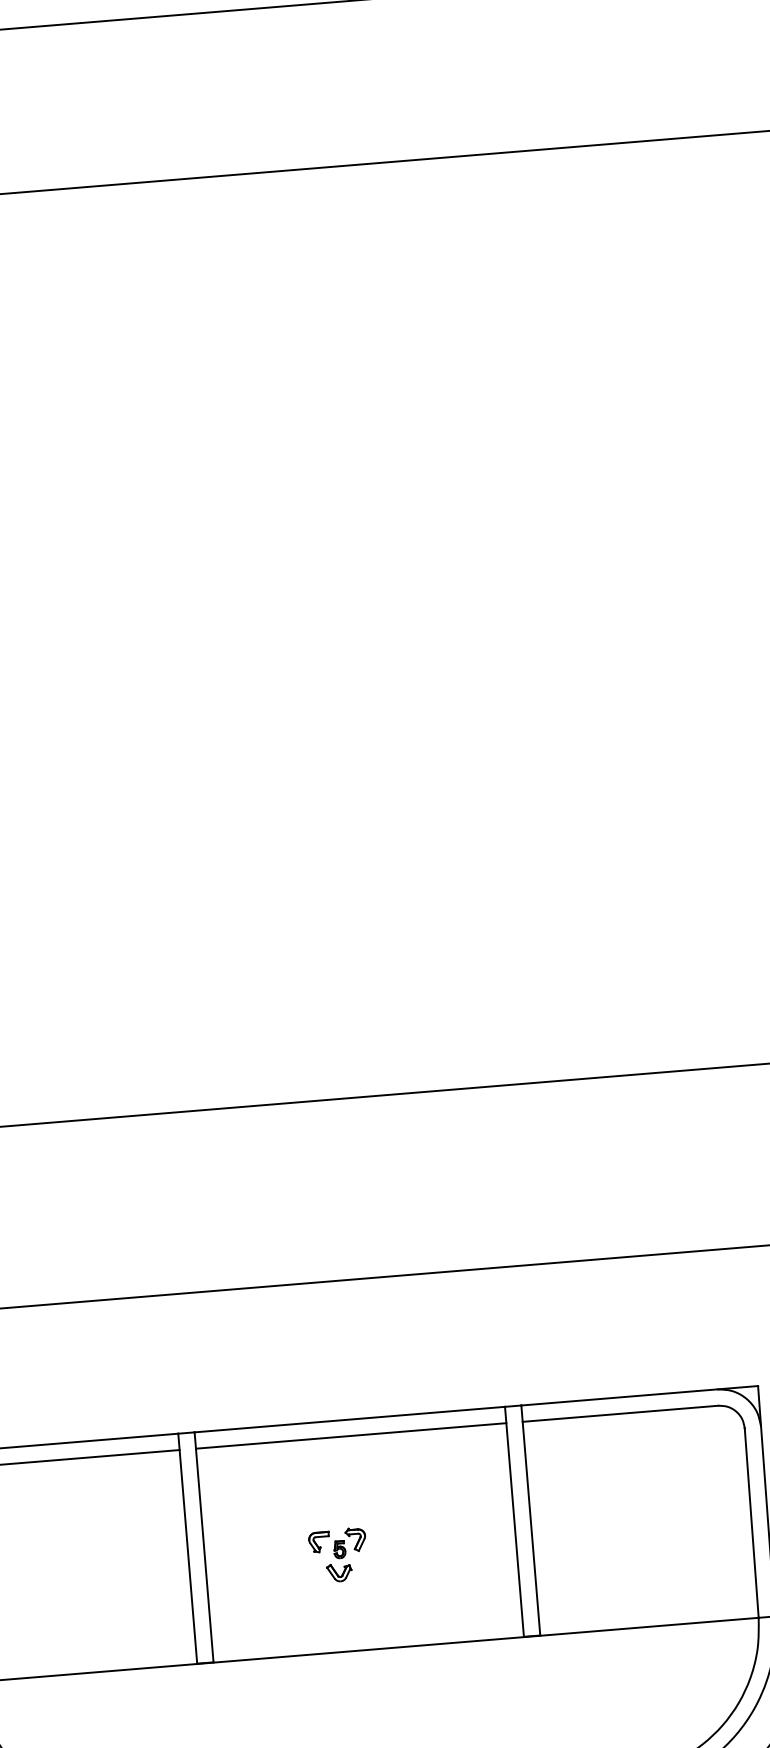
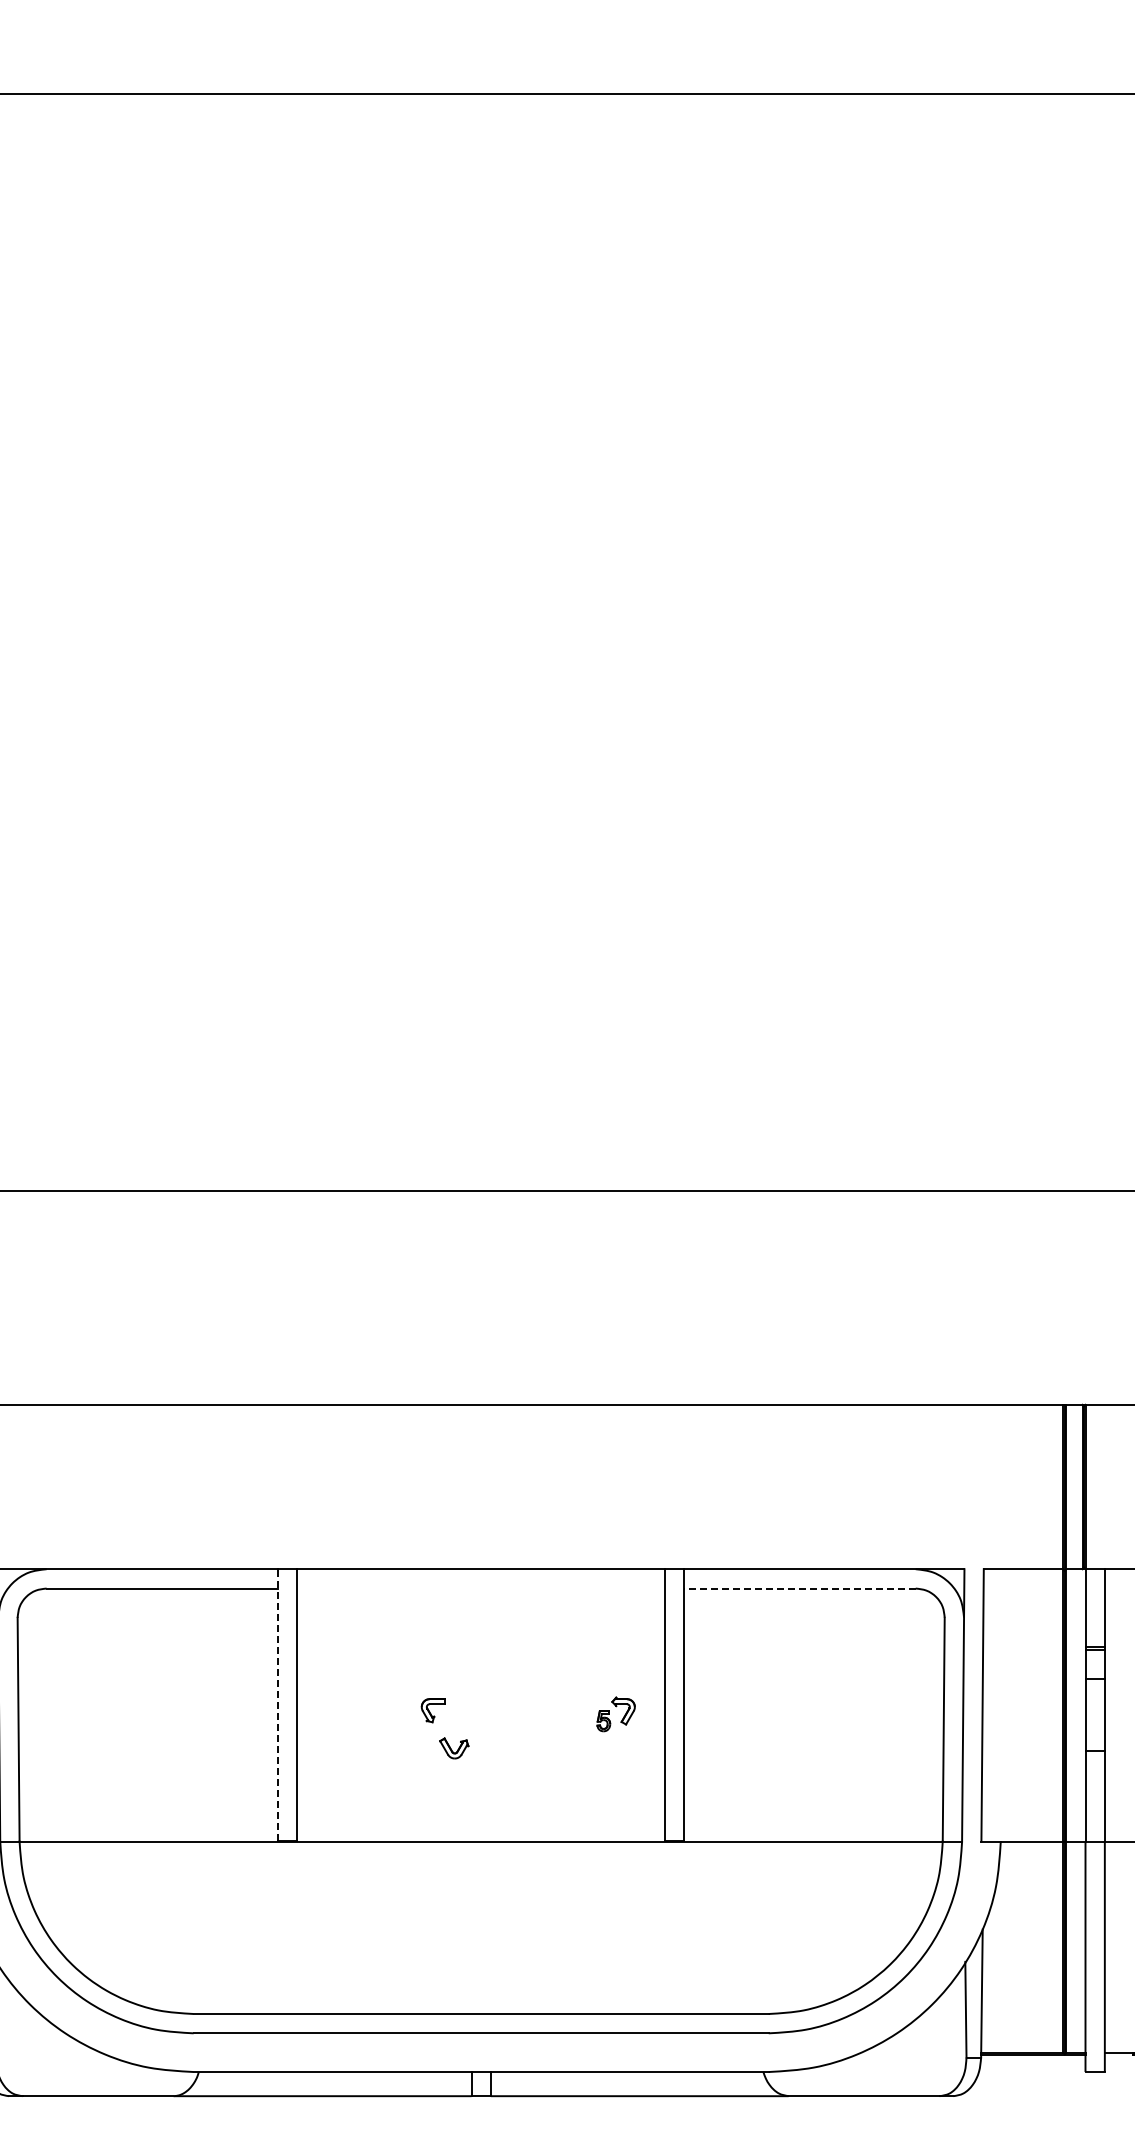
line: (620, 1413) -> (799, 1588), solid -> dashed
line: (350, 1435) -> (480, 1588), removed
part: (349, 1543) -> (615, 1714), moved
line: (188, 1547) -> (278, 1704), solid -> dashed

